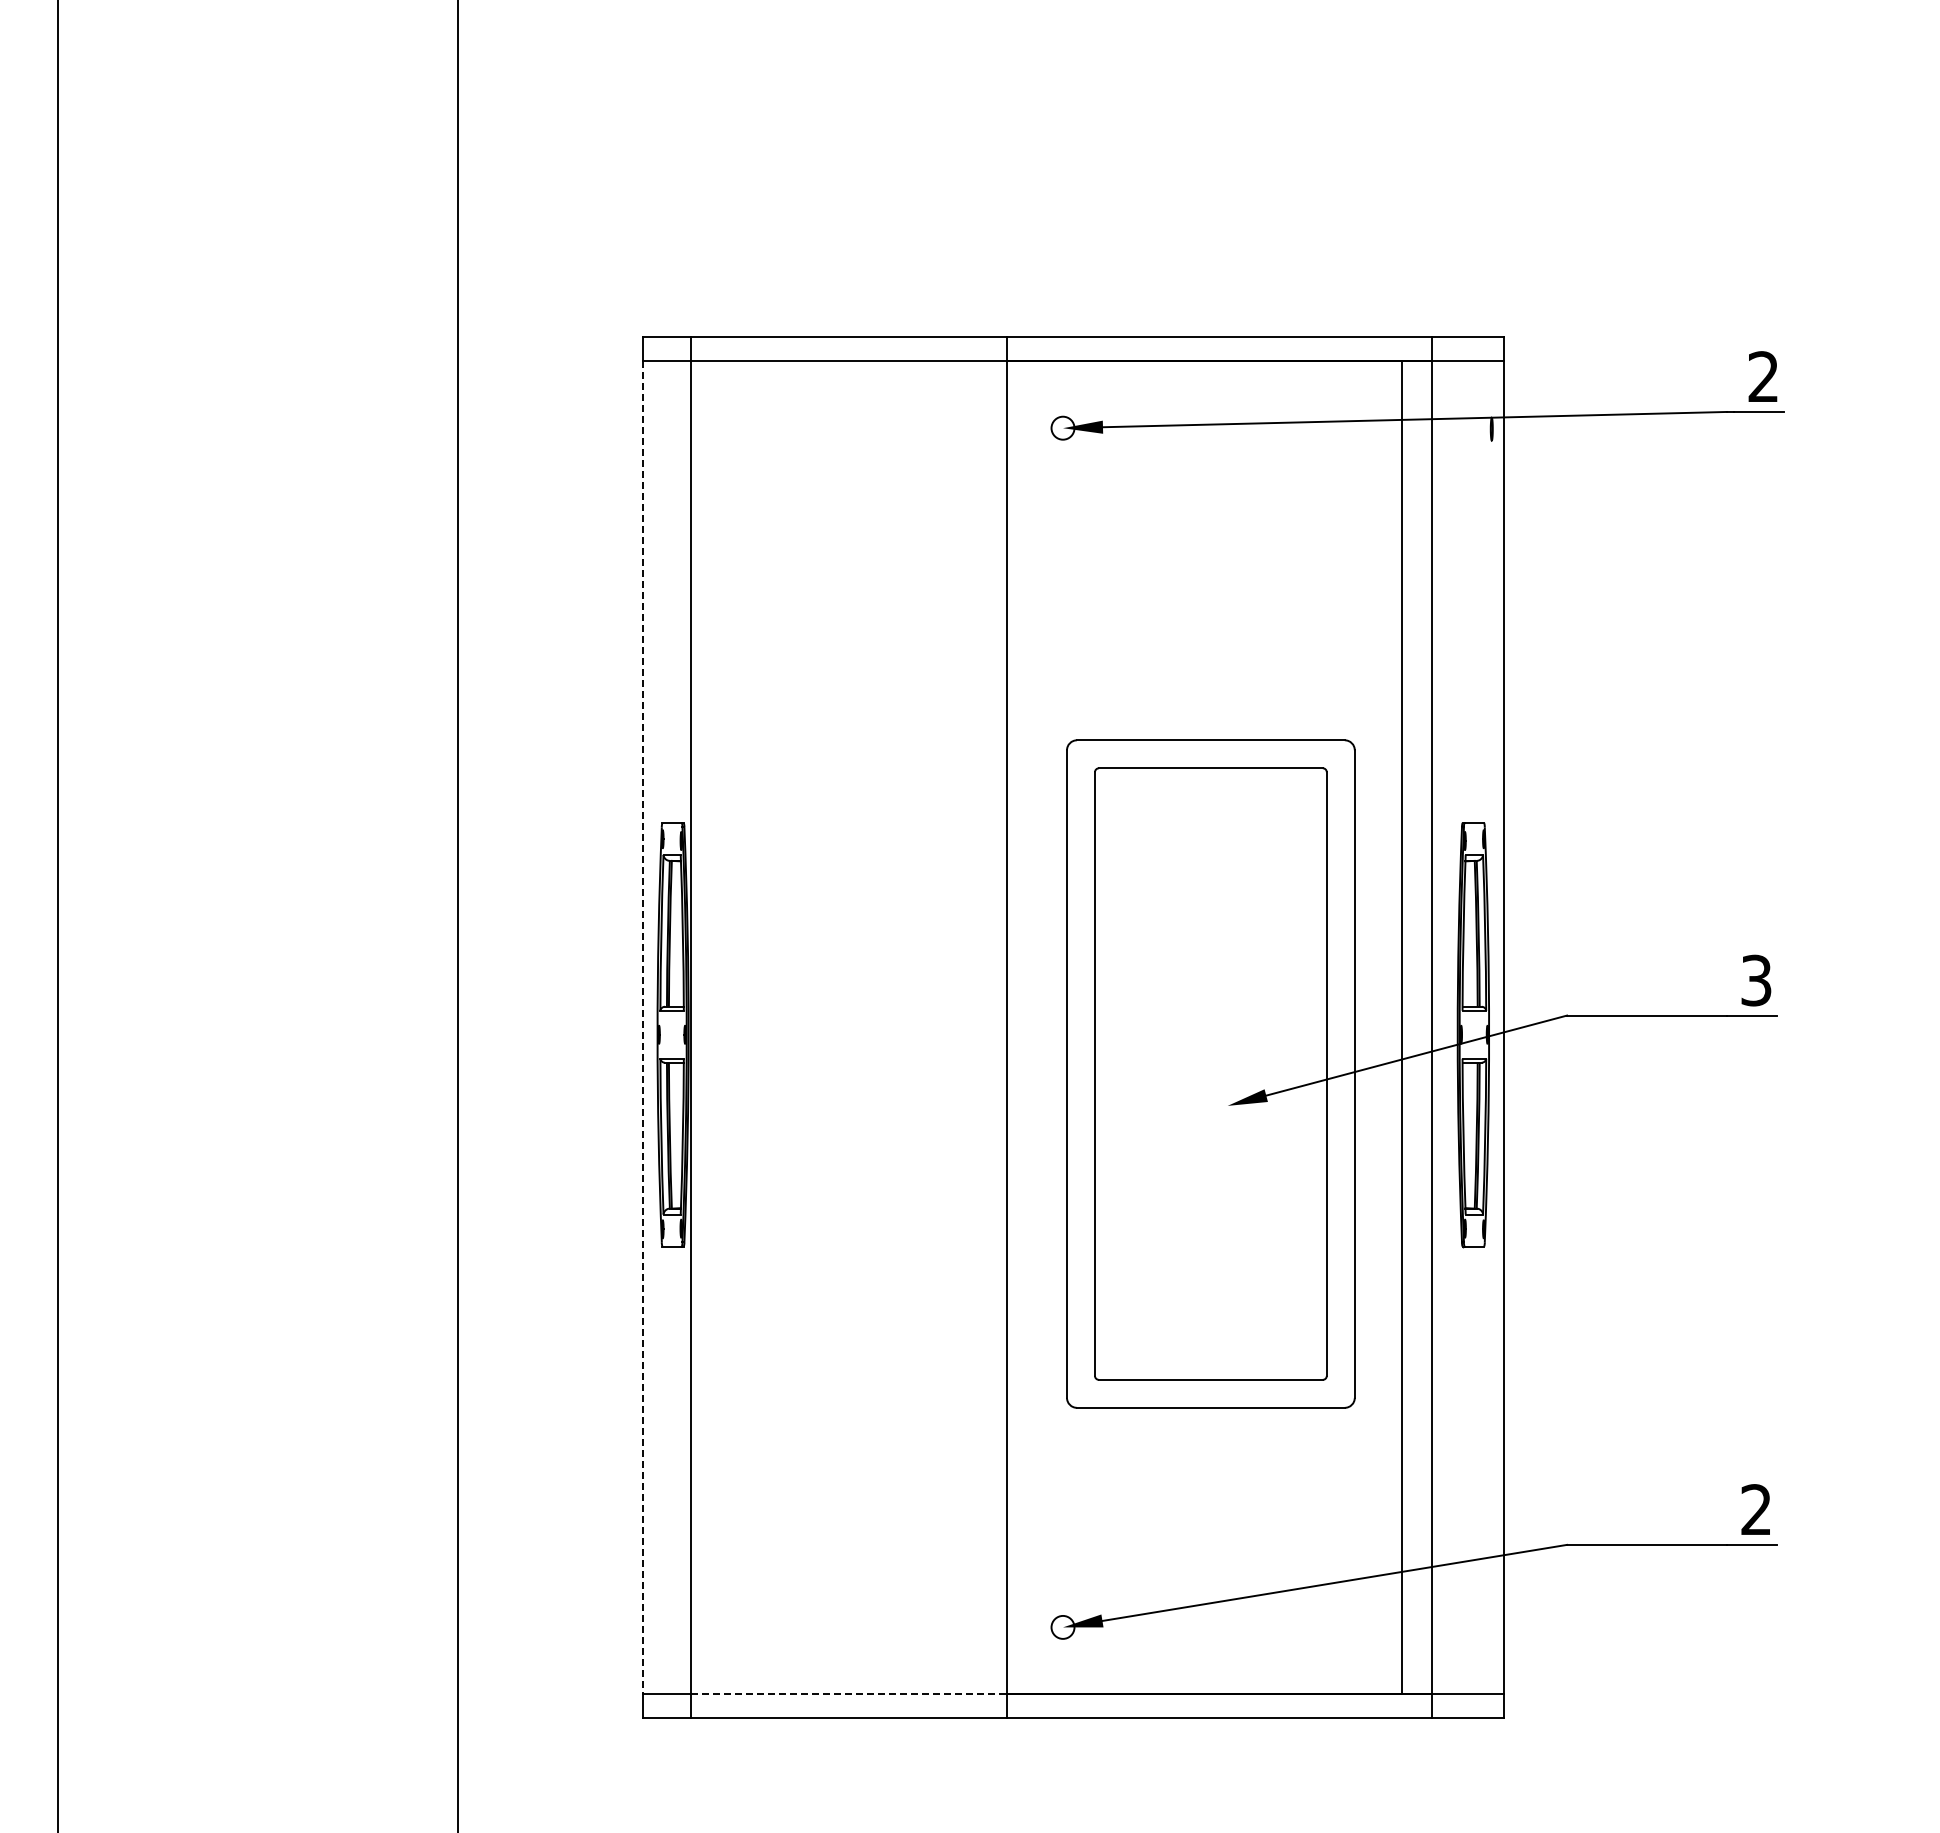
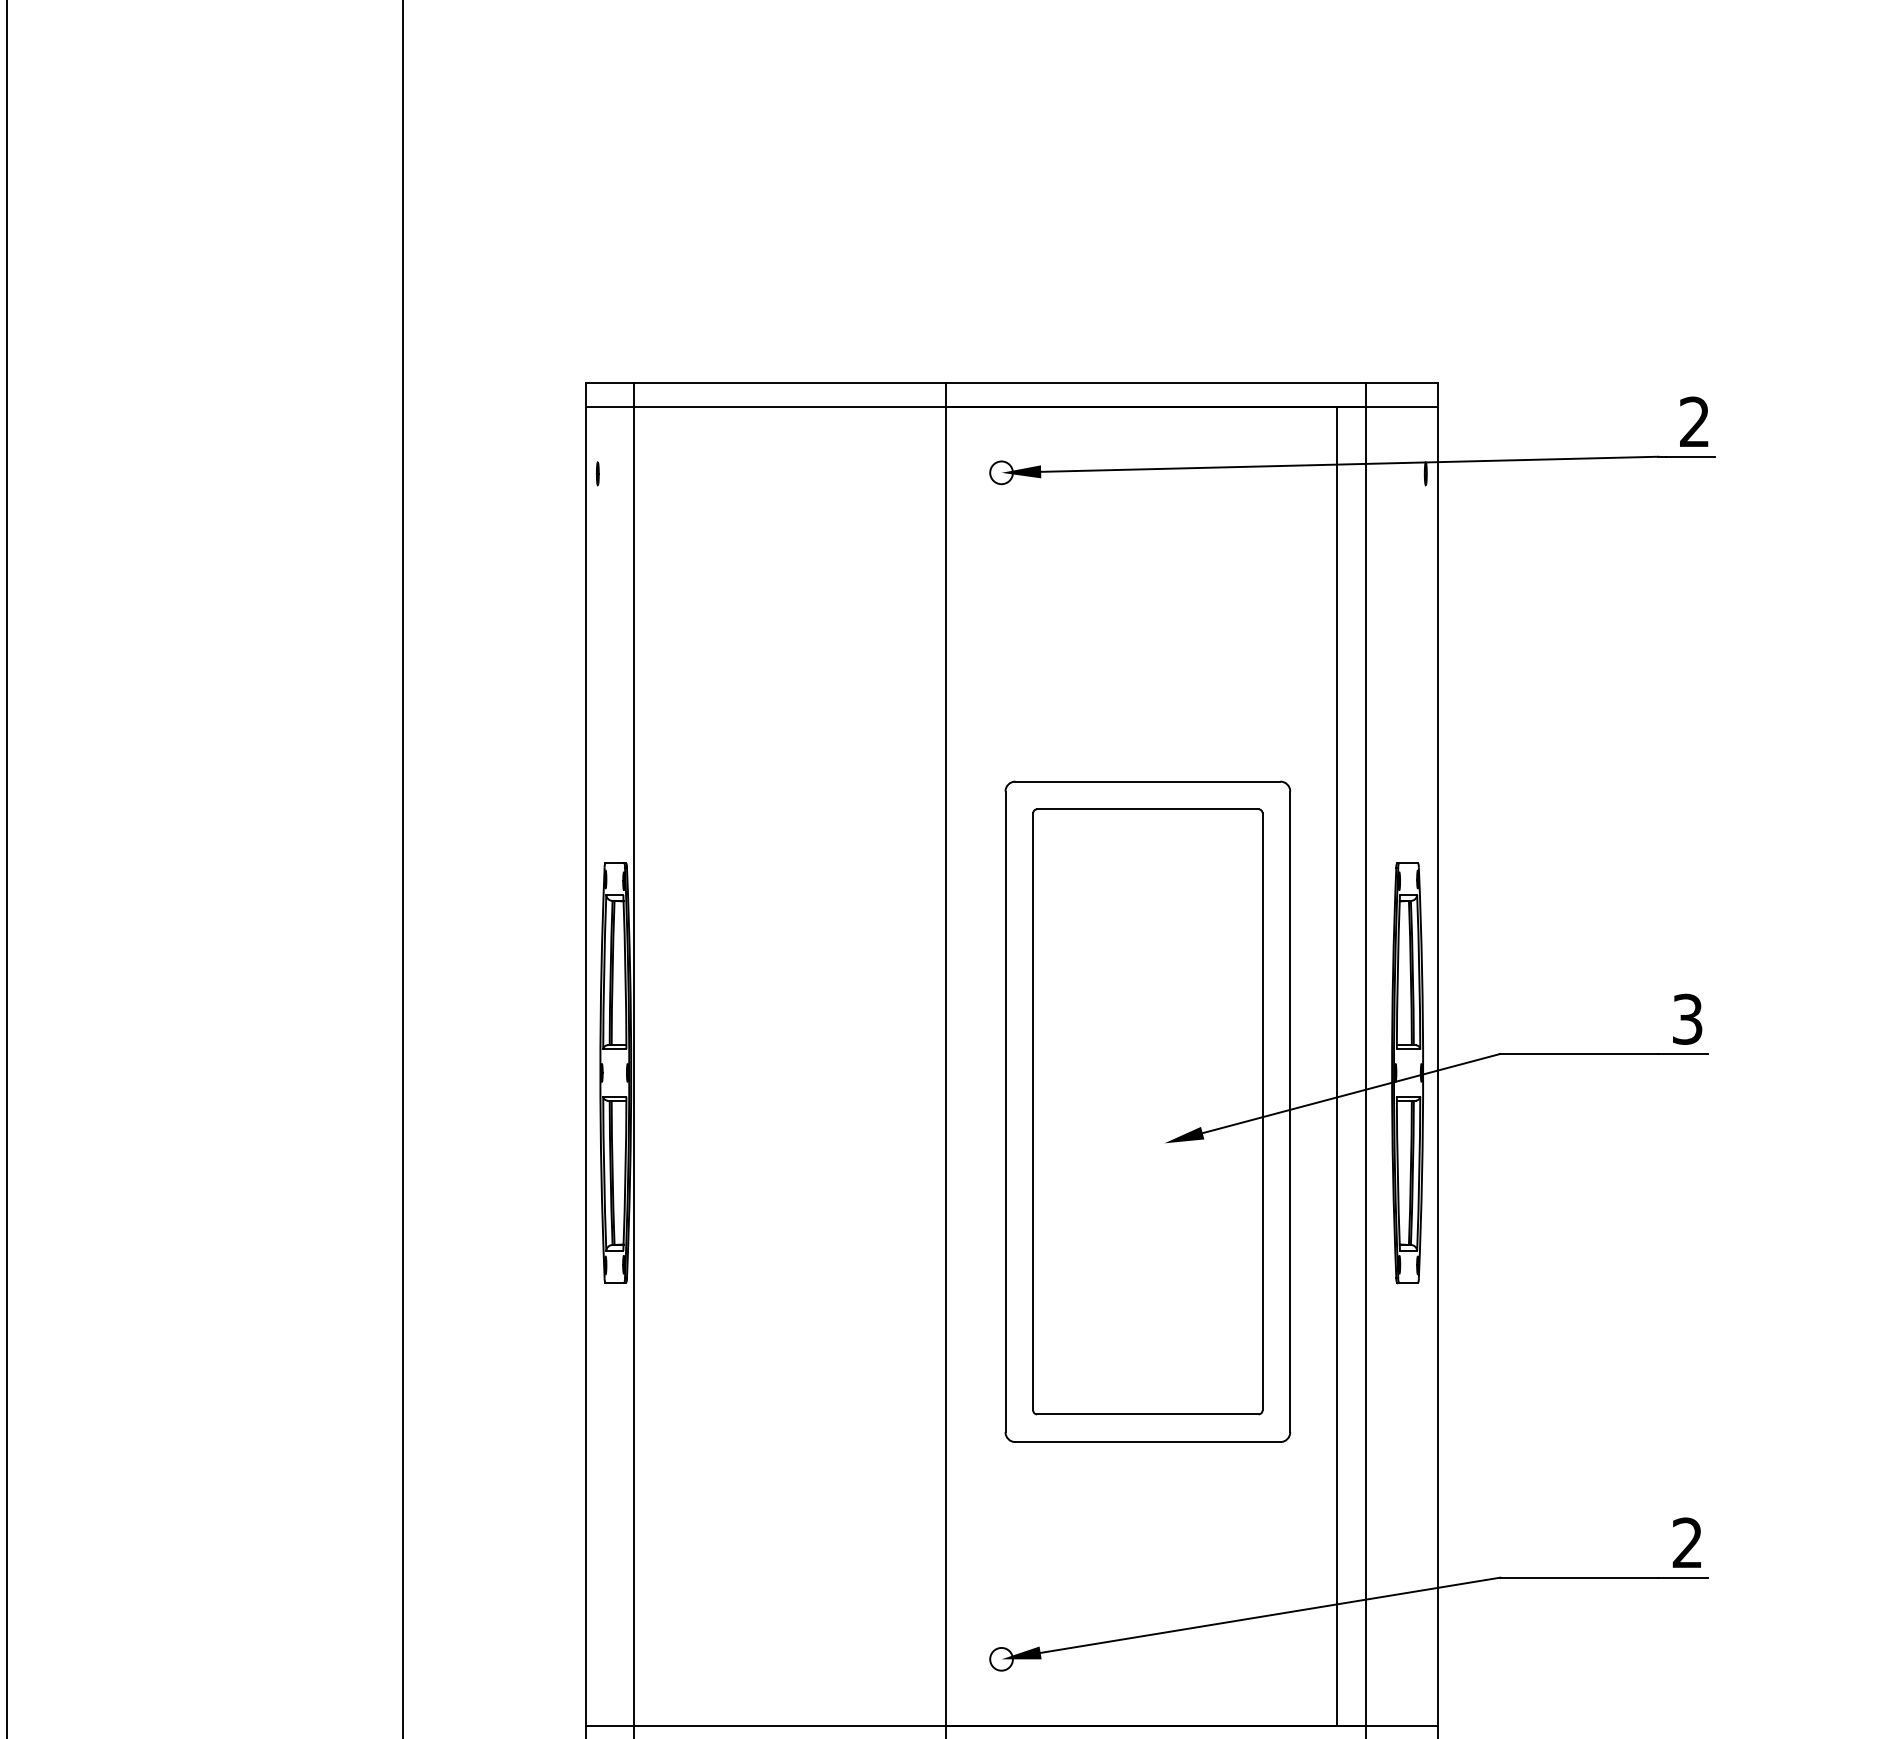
line: (654, 428) -> (597, 473), added
line: (643, 1027) -> (586, 1065), dashed -> solid
line: (849, 1694) -> (790, 1725), dashed -> solid

